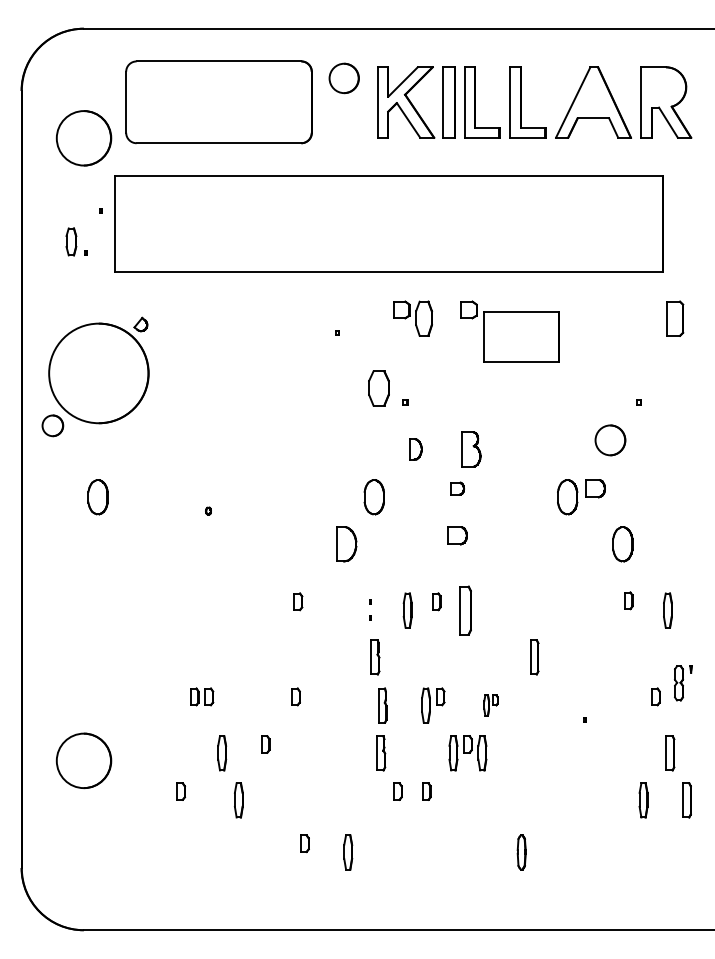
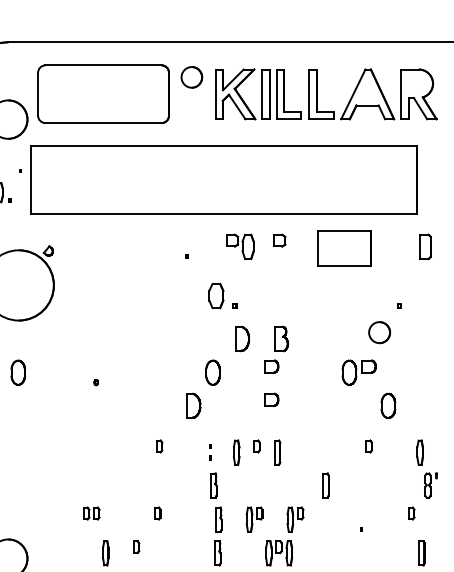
part: (521, 336) -> (344, 248), moved
part: (415, 449) -> (242, 339), size x1.67
part: (457, 488) -> (271, 366), size x1.43
part: (628, 600) -> (369, 446), moved
part: (465, 610) -> (277, 452), size x0.71
part: (683, 683) -> (431, 485), moved
part: (490, 705) -> (295, 519), size x1.67

